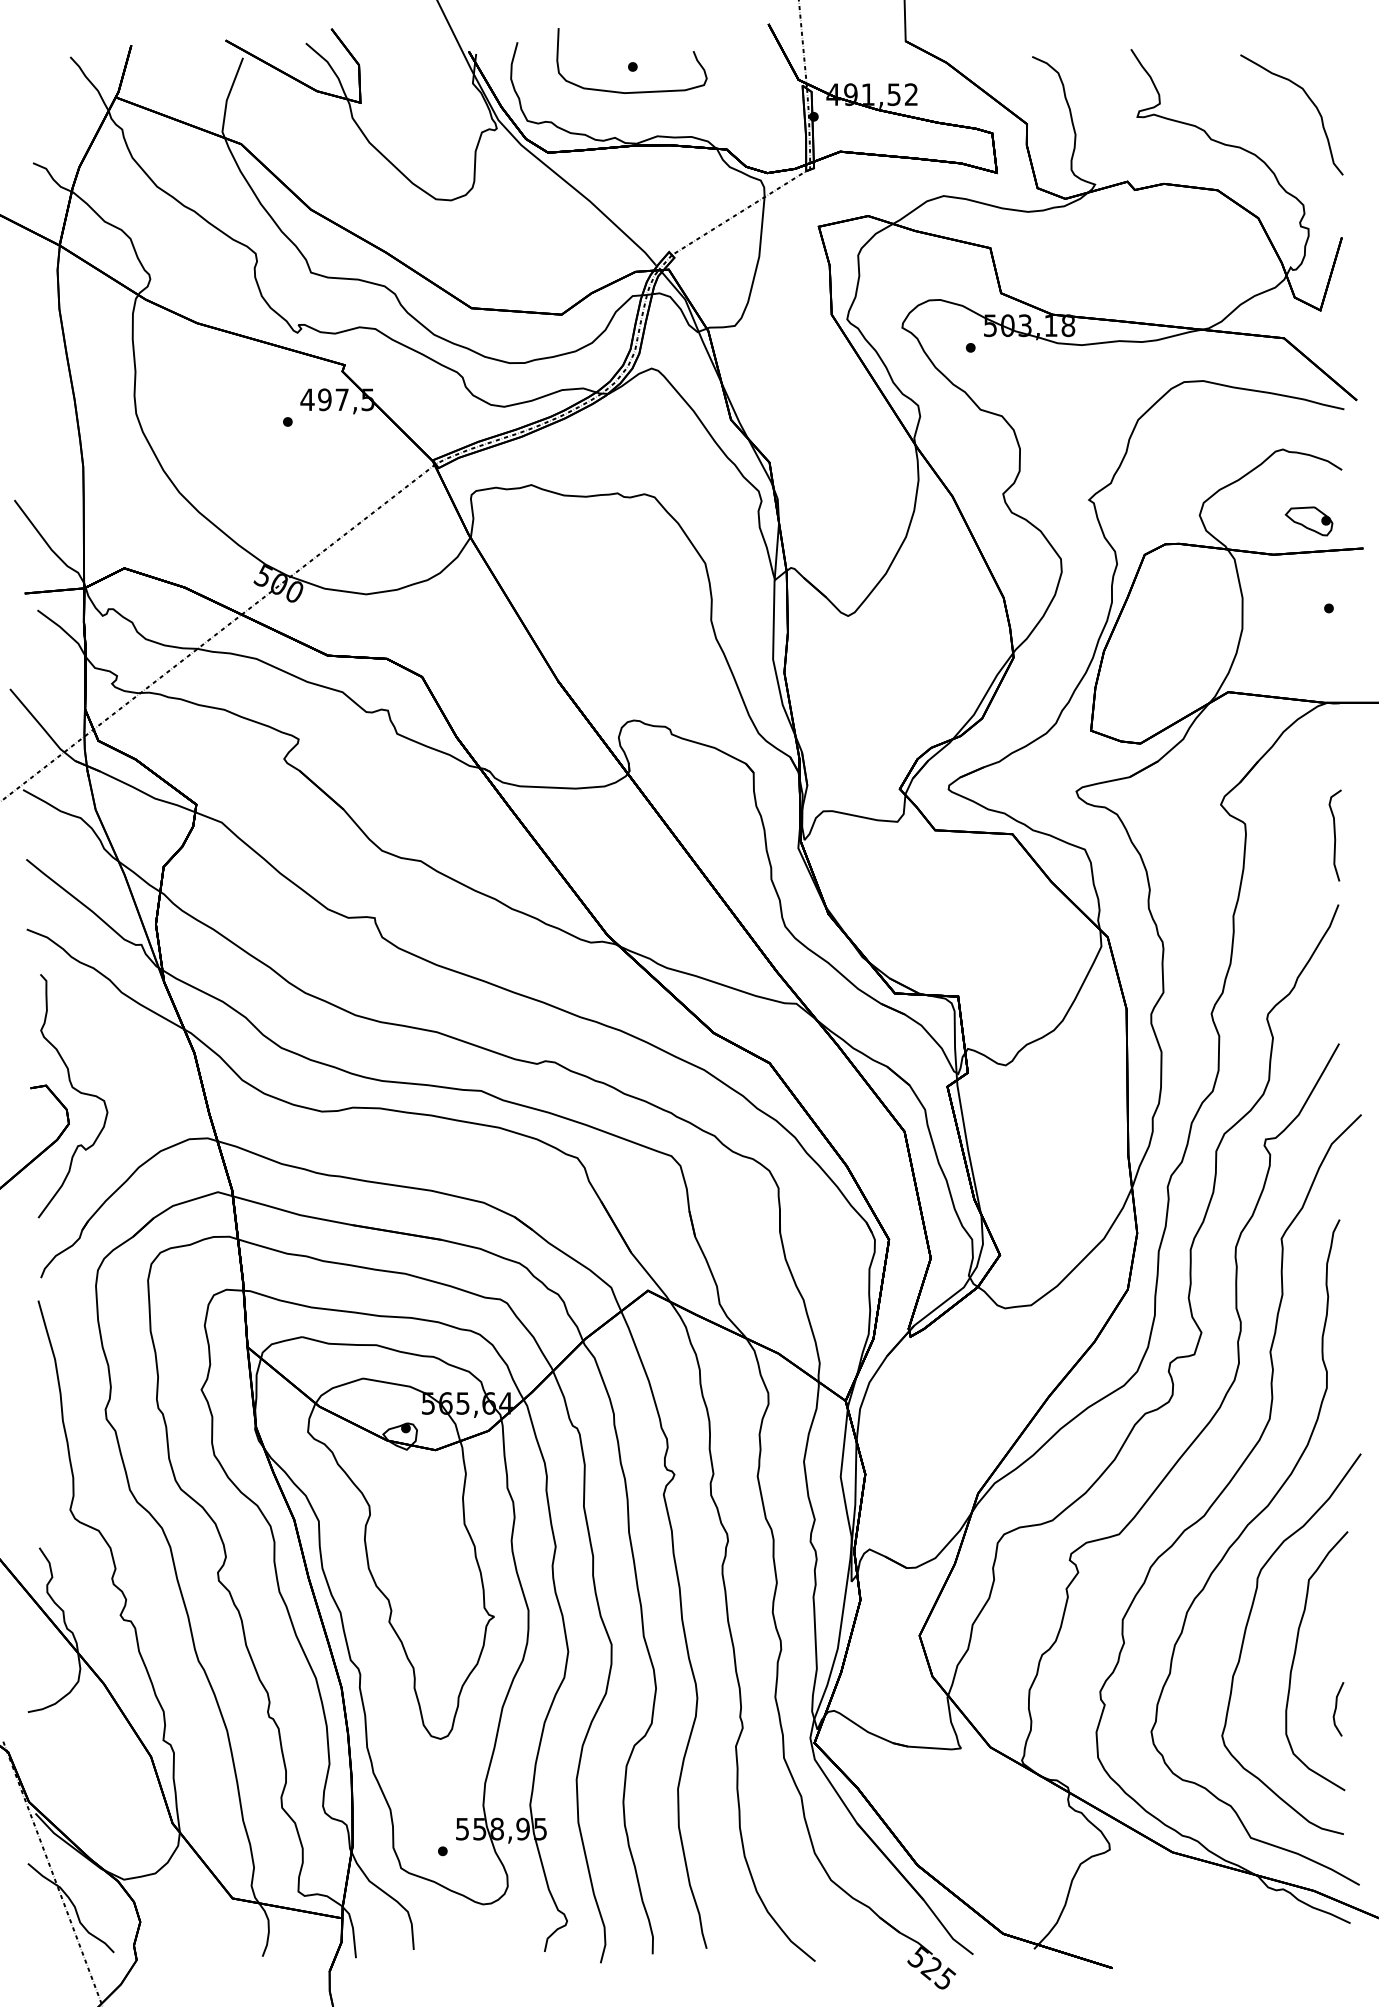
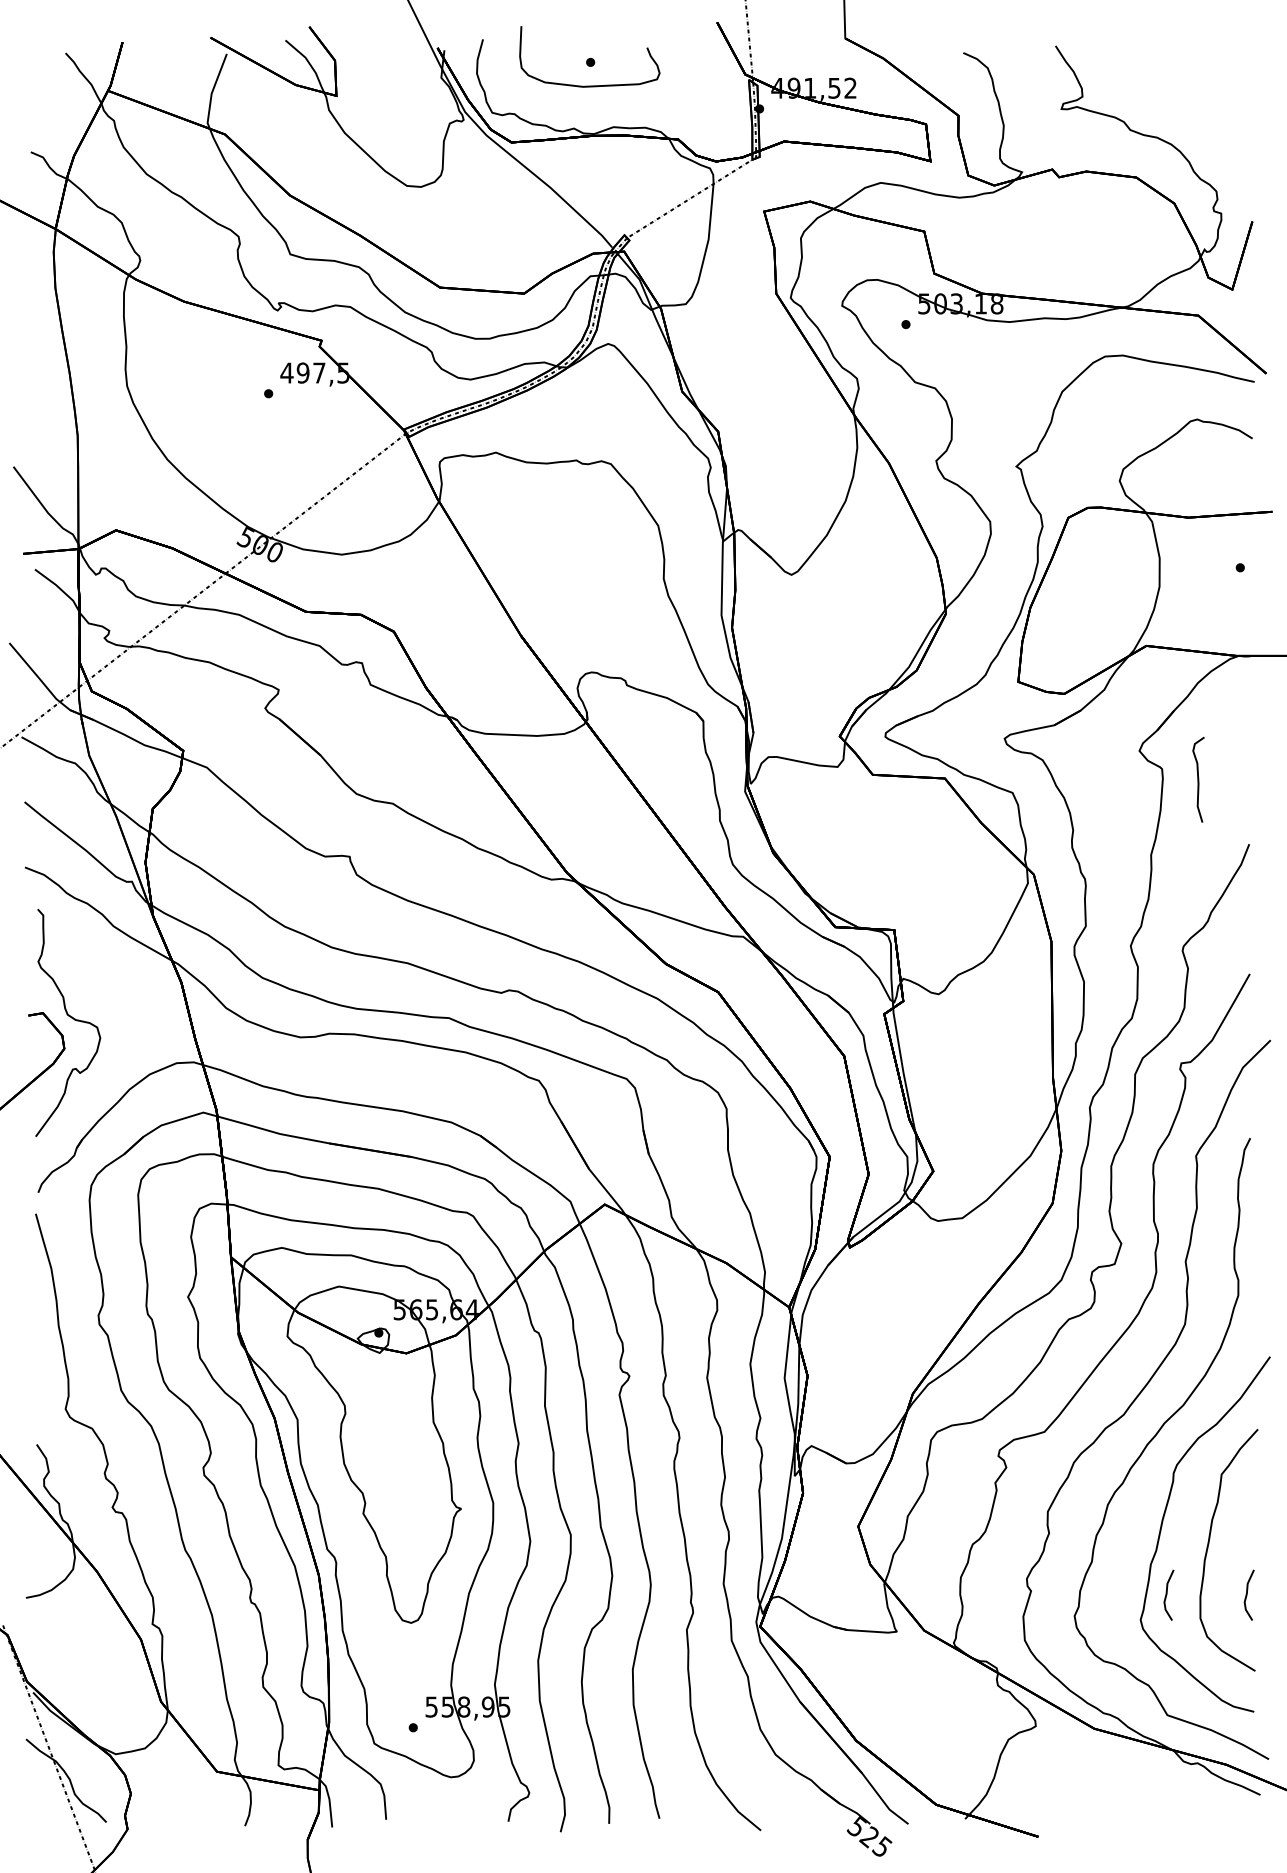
curve: (1310, 101) -> (1223, 94), removed
part: (1308, 521) -> (1221, 486), removed
curve: (1334, 835) -> (1197, 779), moved
curve: (1250, 1709) -> (1167, 1595), added

